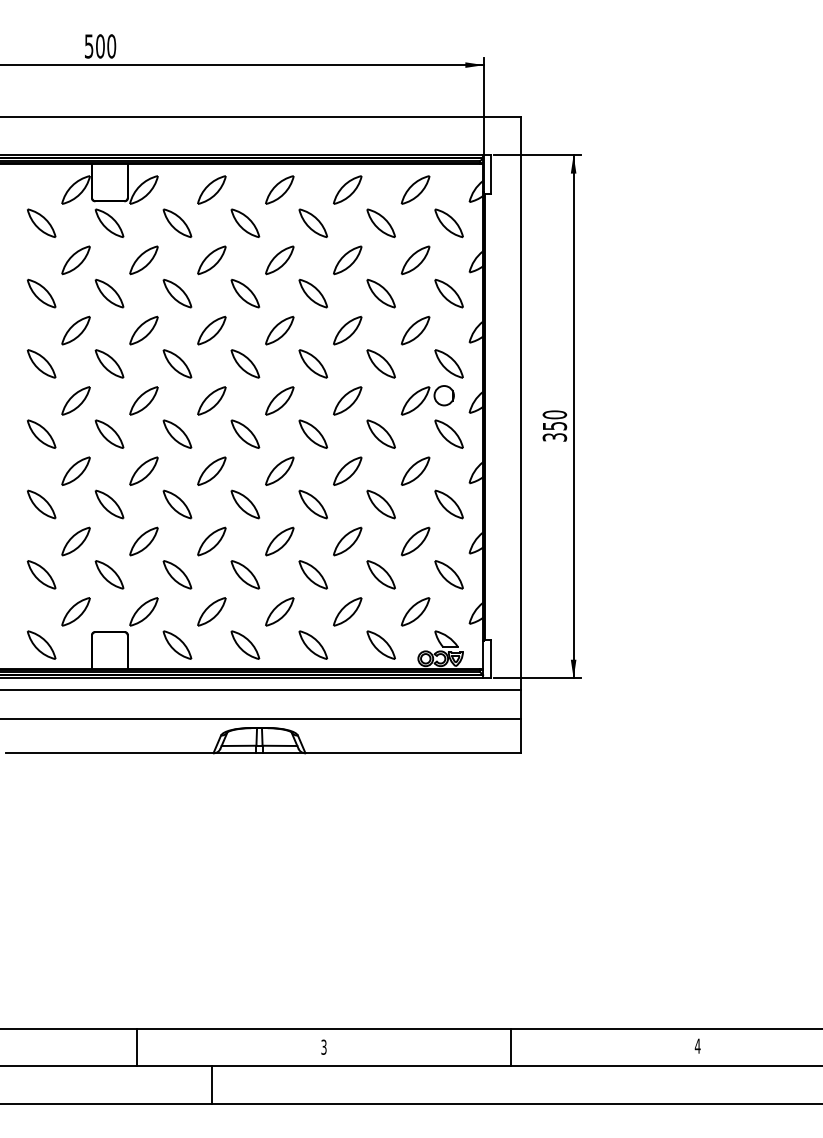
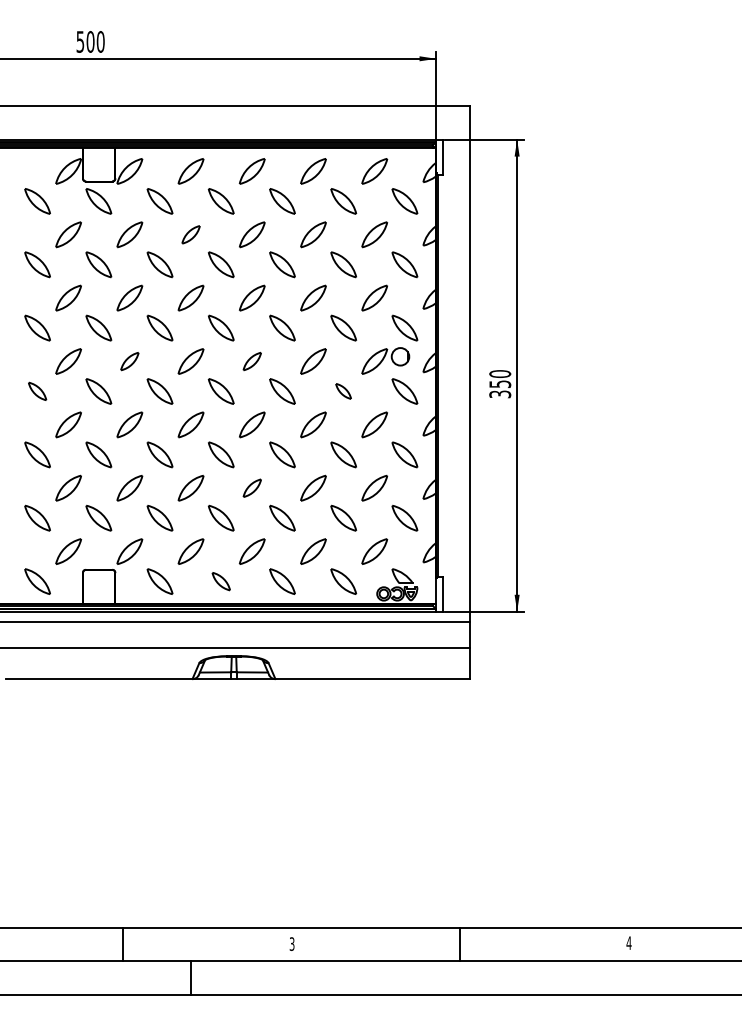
part: (211, 260) -> (190, 234), size x0.7
part: (143, 400) -> (129, 361), size x0.7
part: (279, 400) -> (252, 361), size x0.7
part: (41, 433) -> (37, 390), size x0.7
part: (380, 433) -> (343, 390), size x0.6
part: (279, 541) -> (252, 488), size x0.7
part: (245, 644) -> (221, 581), size x0.7

